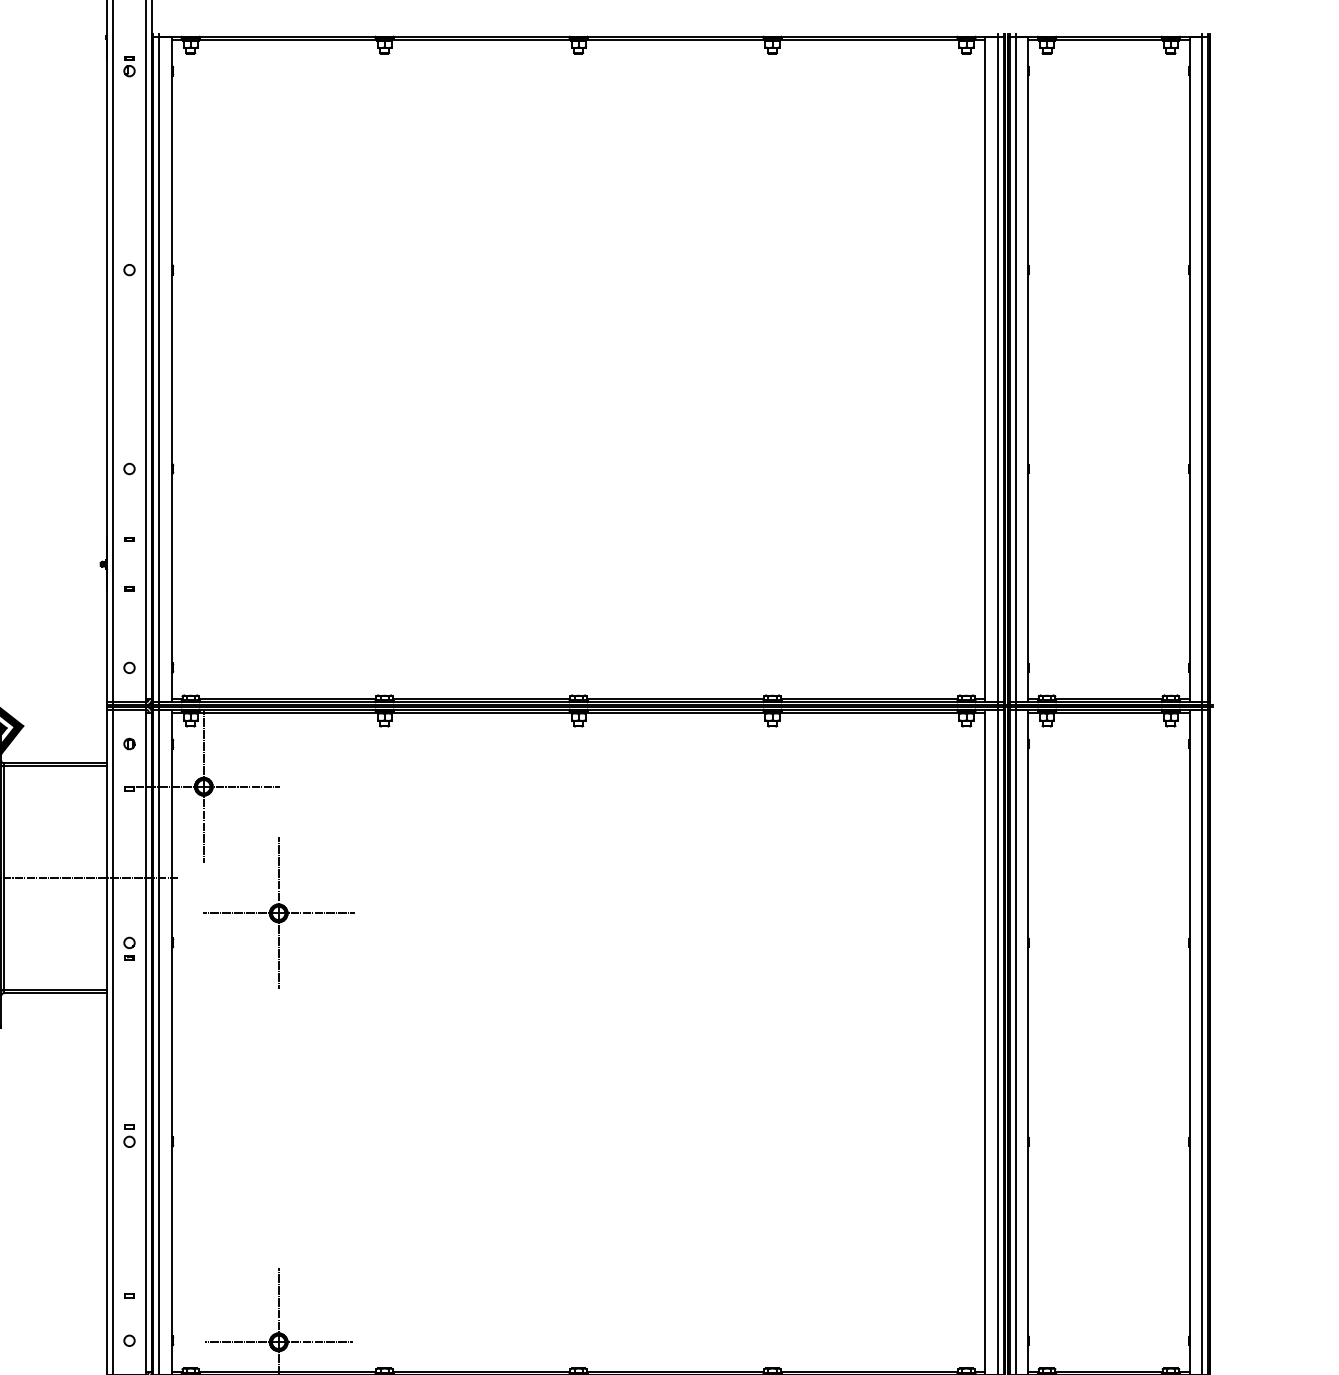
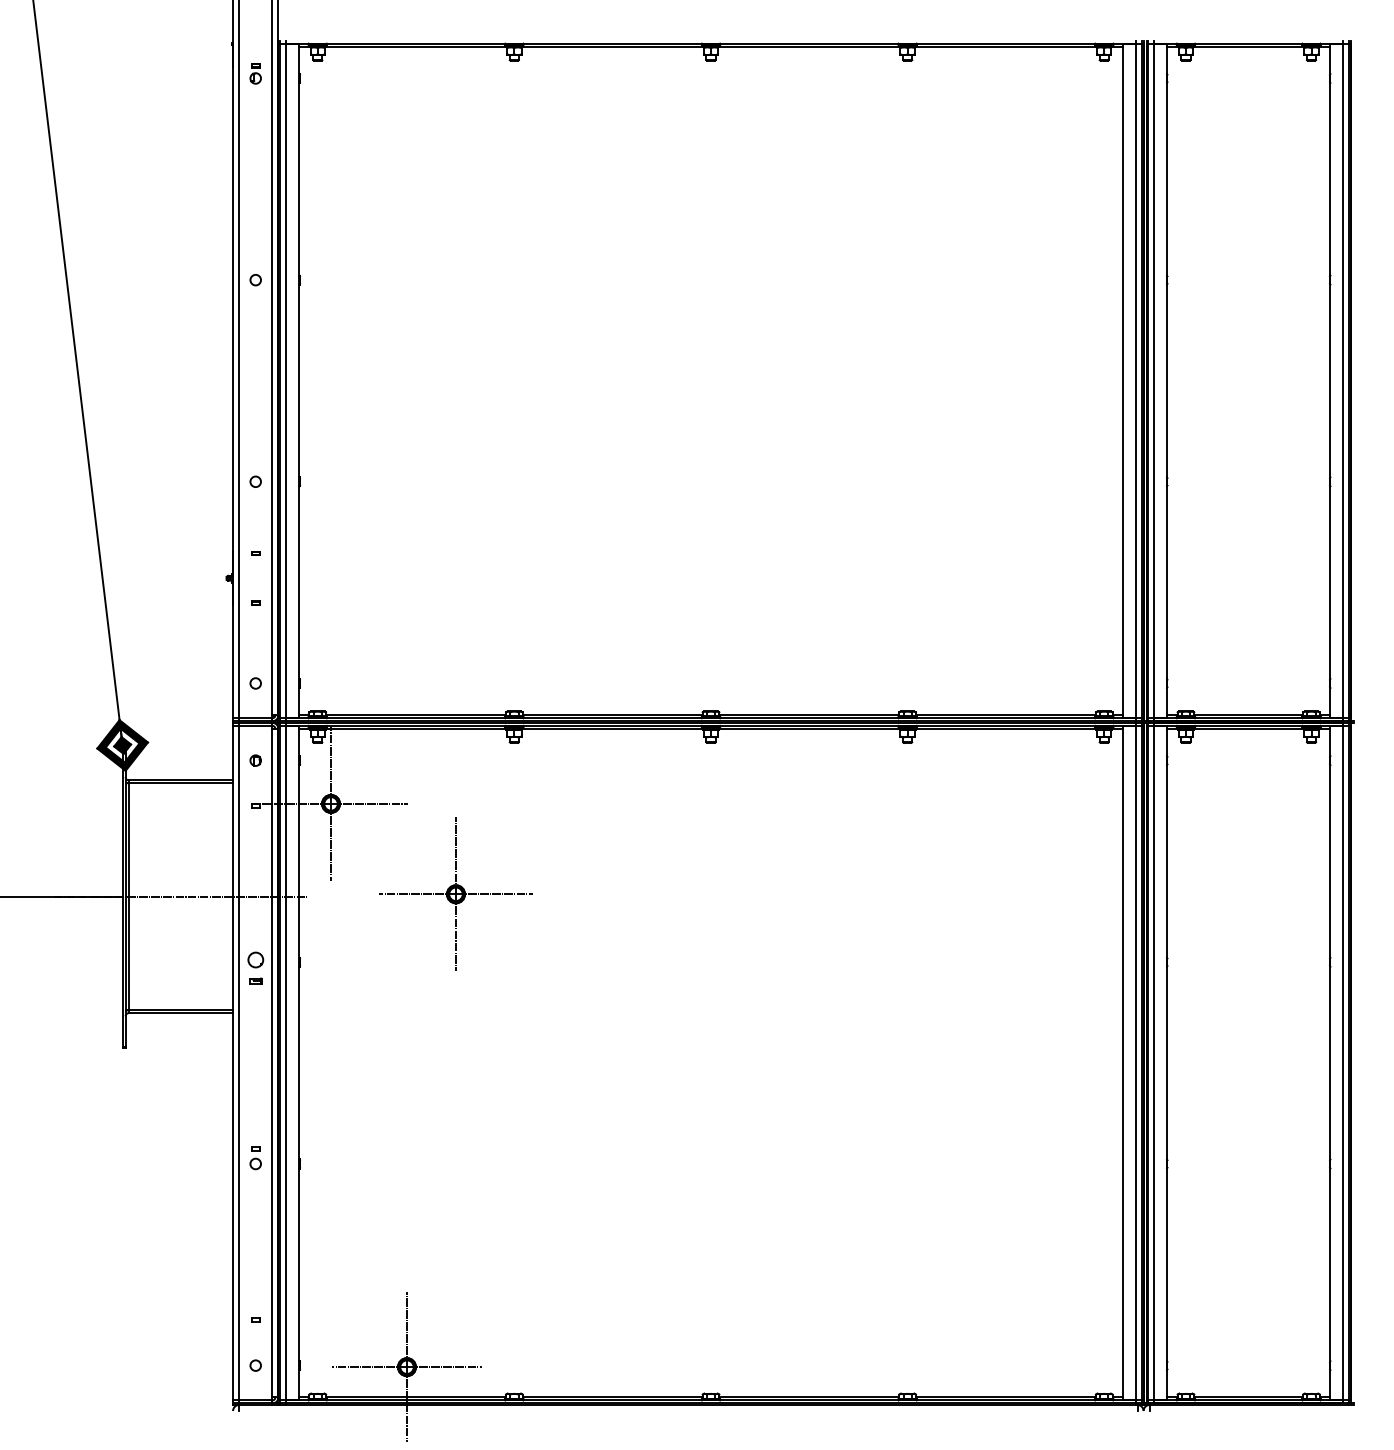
part: (278, 912) -> (455, 893), moved
part: (129, 948) -> (255, 967), size x1.4

